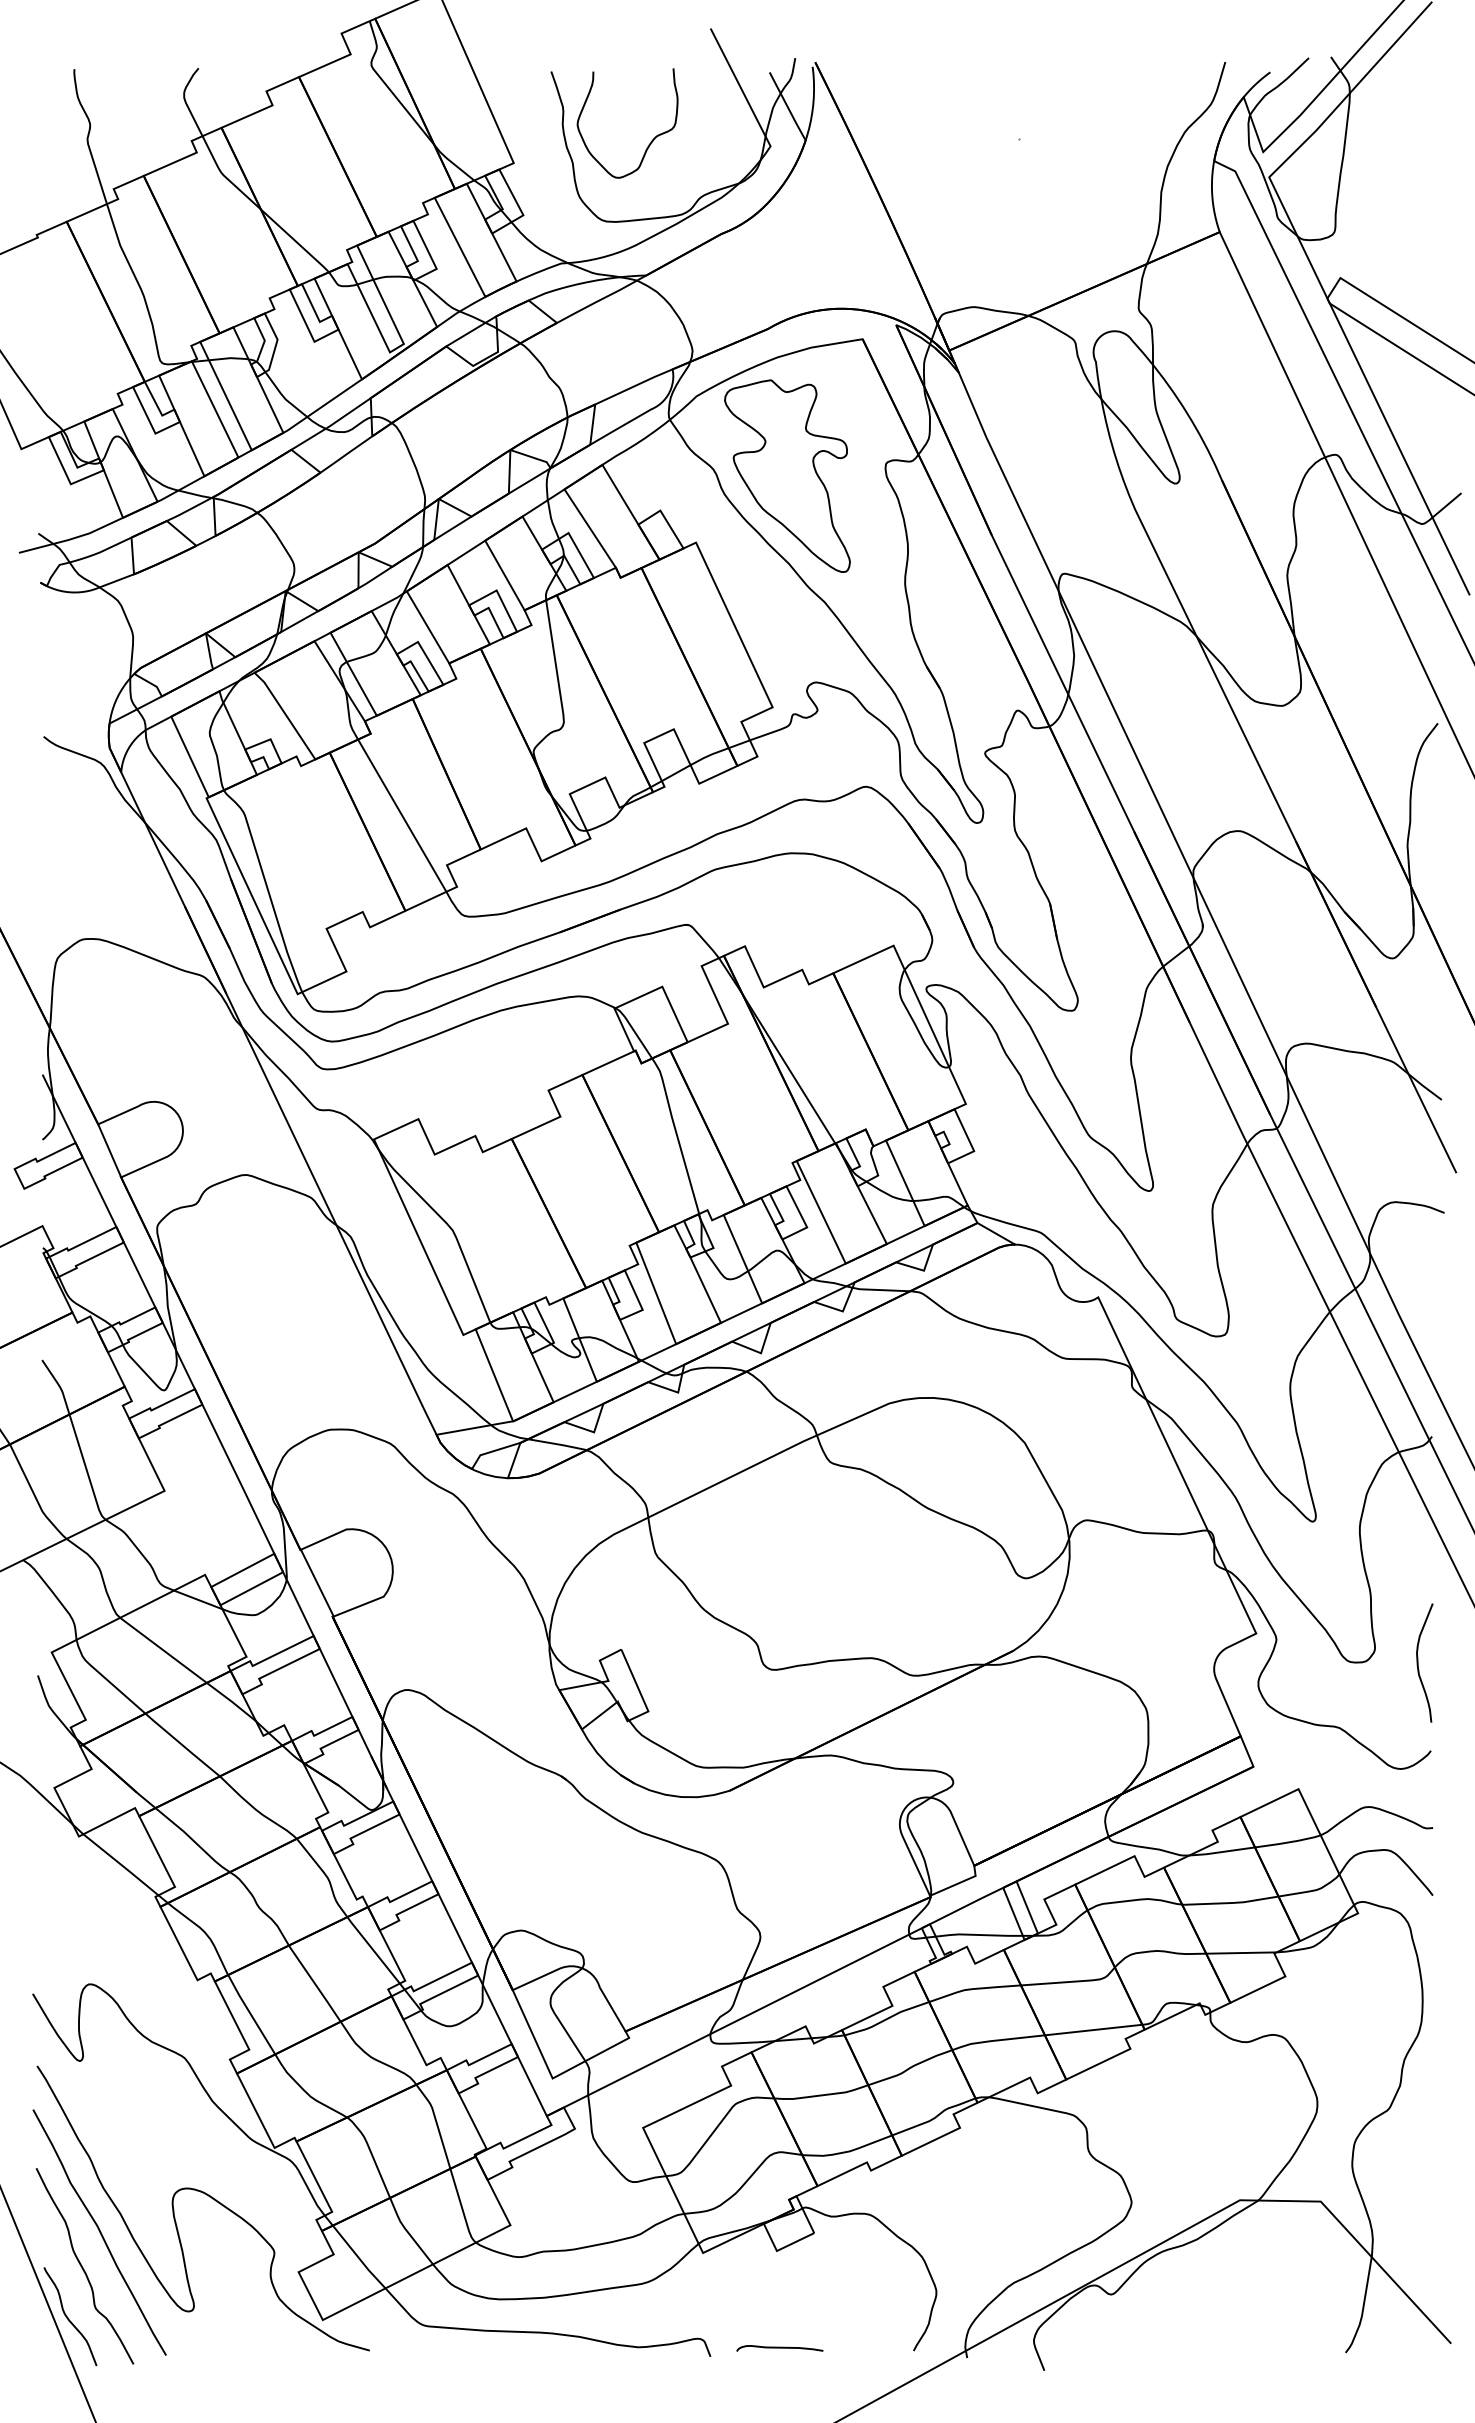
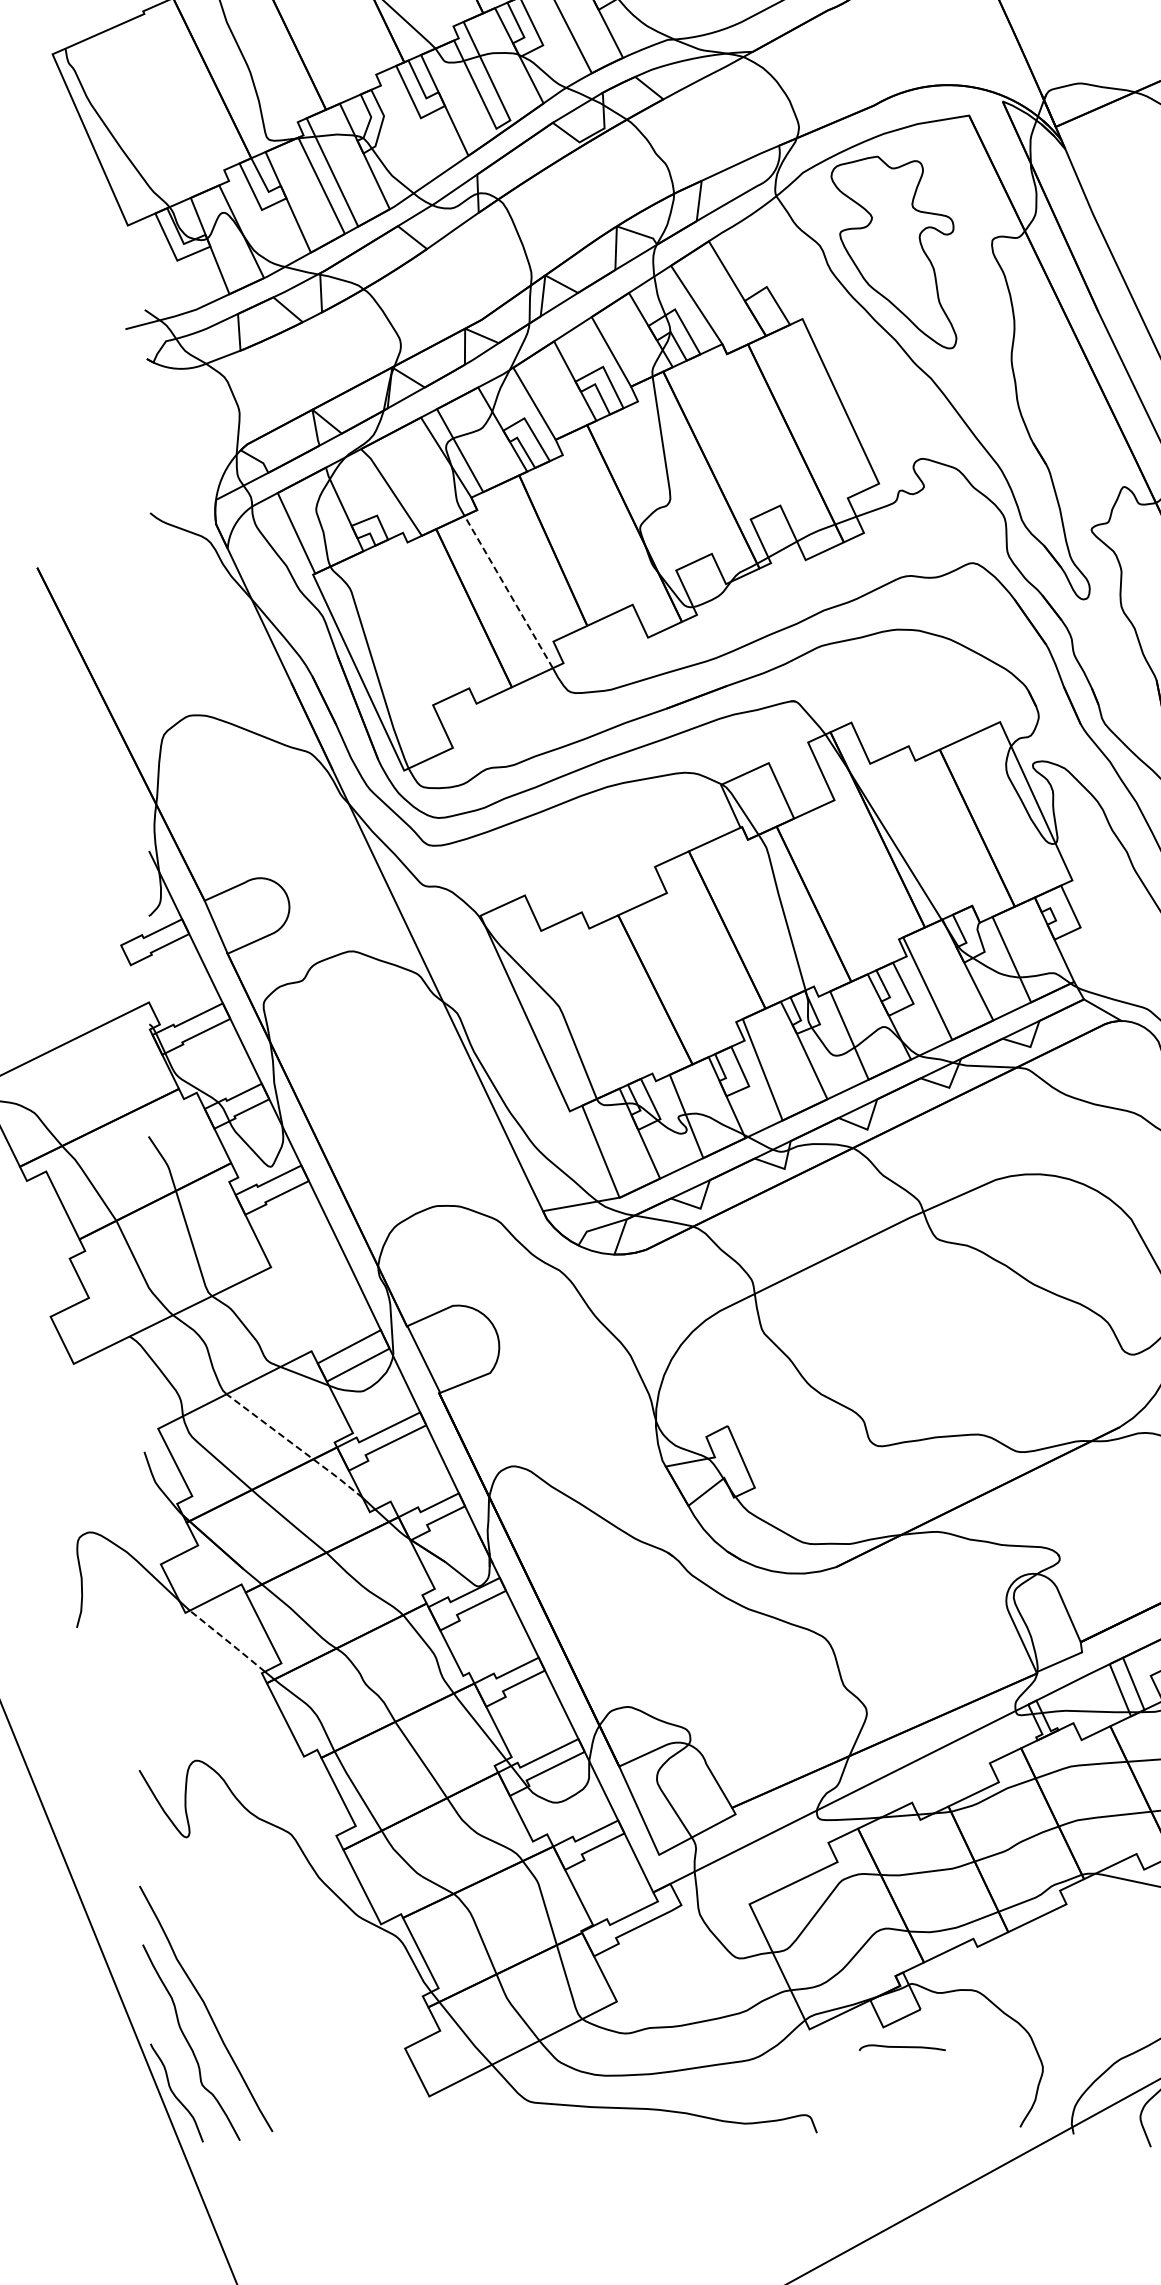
line: (402, 815) -> (508, 591), solid -> dashed
line: (188, 1669) -> (294, 1445), solid -> dashed
line: (120, 1864) -> (226, 1640), solid -> dashed
curve: (209, 2197) -> (315, 1973), removed
curve: (779, 2348) -> (901, 2047), moved

